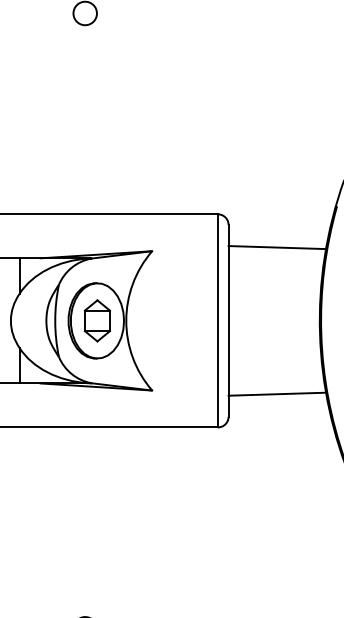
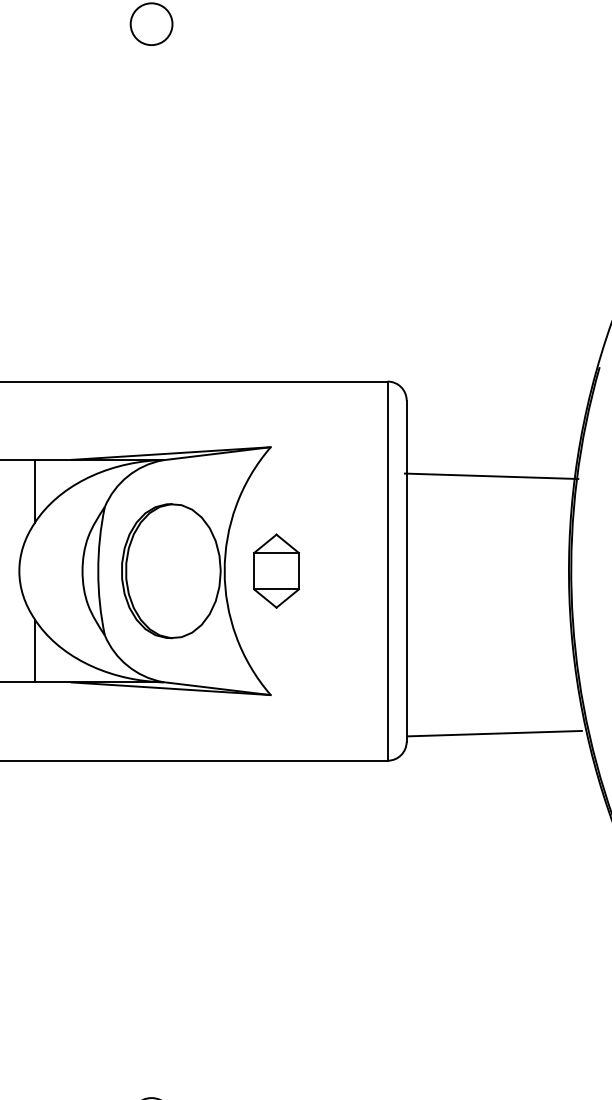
line: (277, 247) -> (491, 476), moved
part: (97, 320) -> (276, 570), moved
line: (277, 393) -> (495, 732), moved

